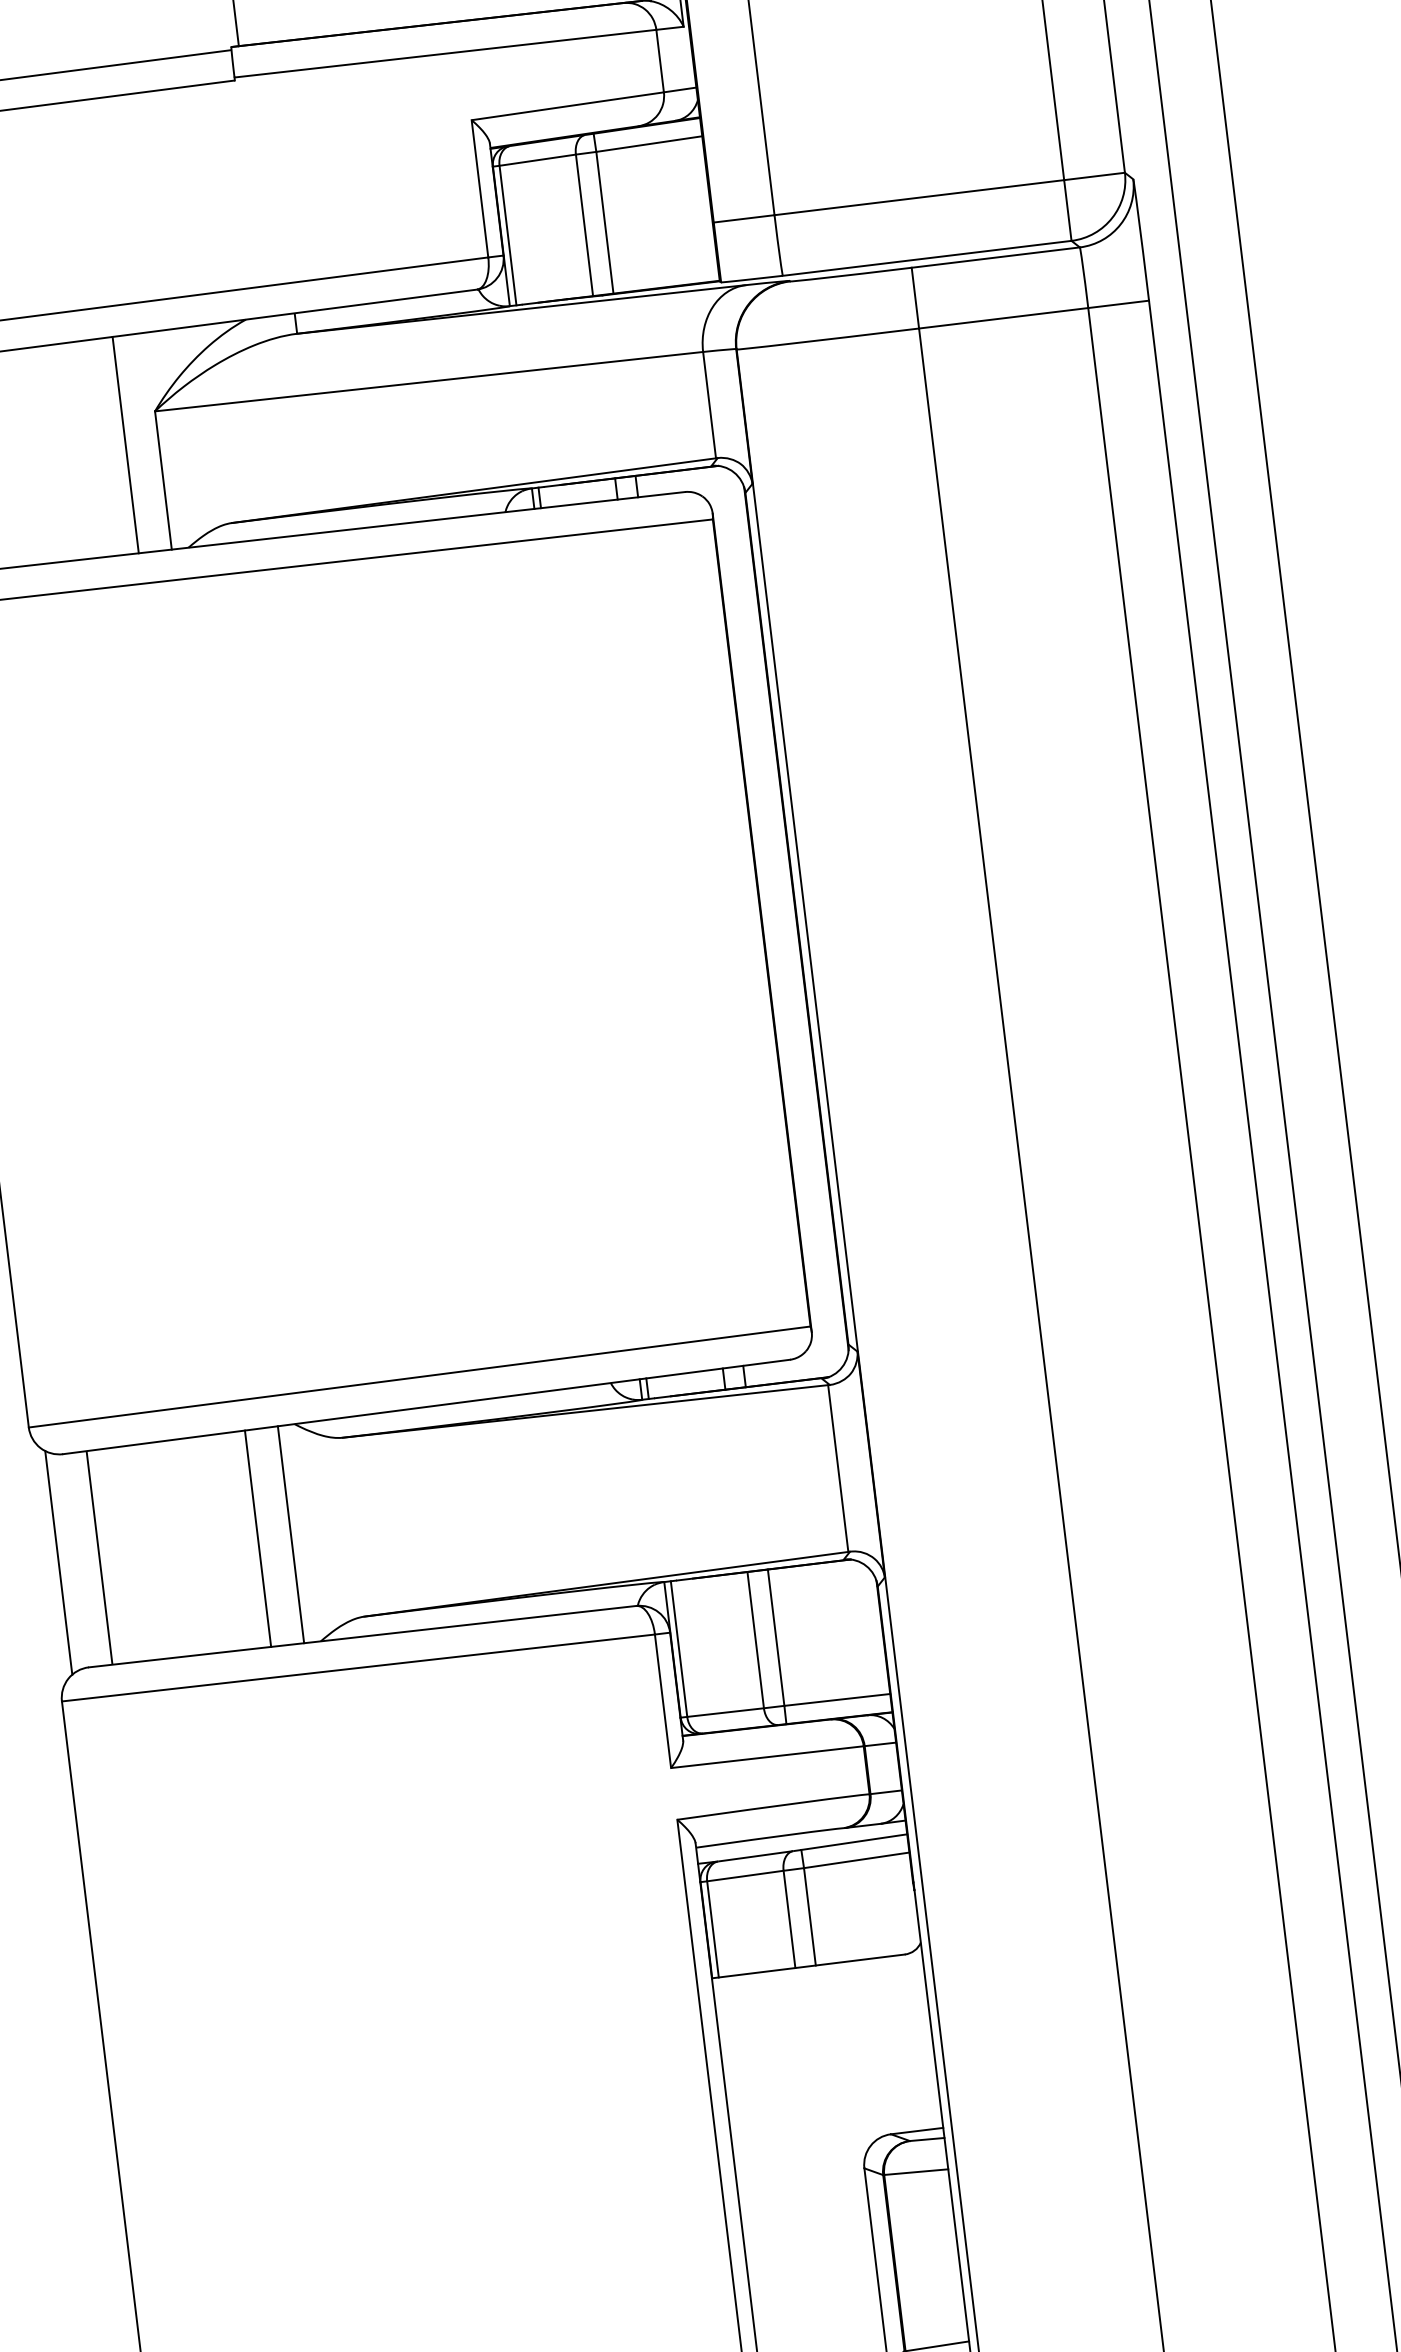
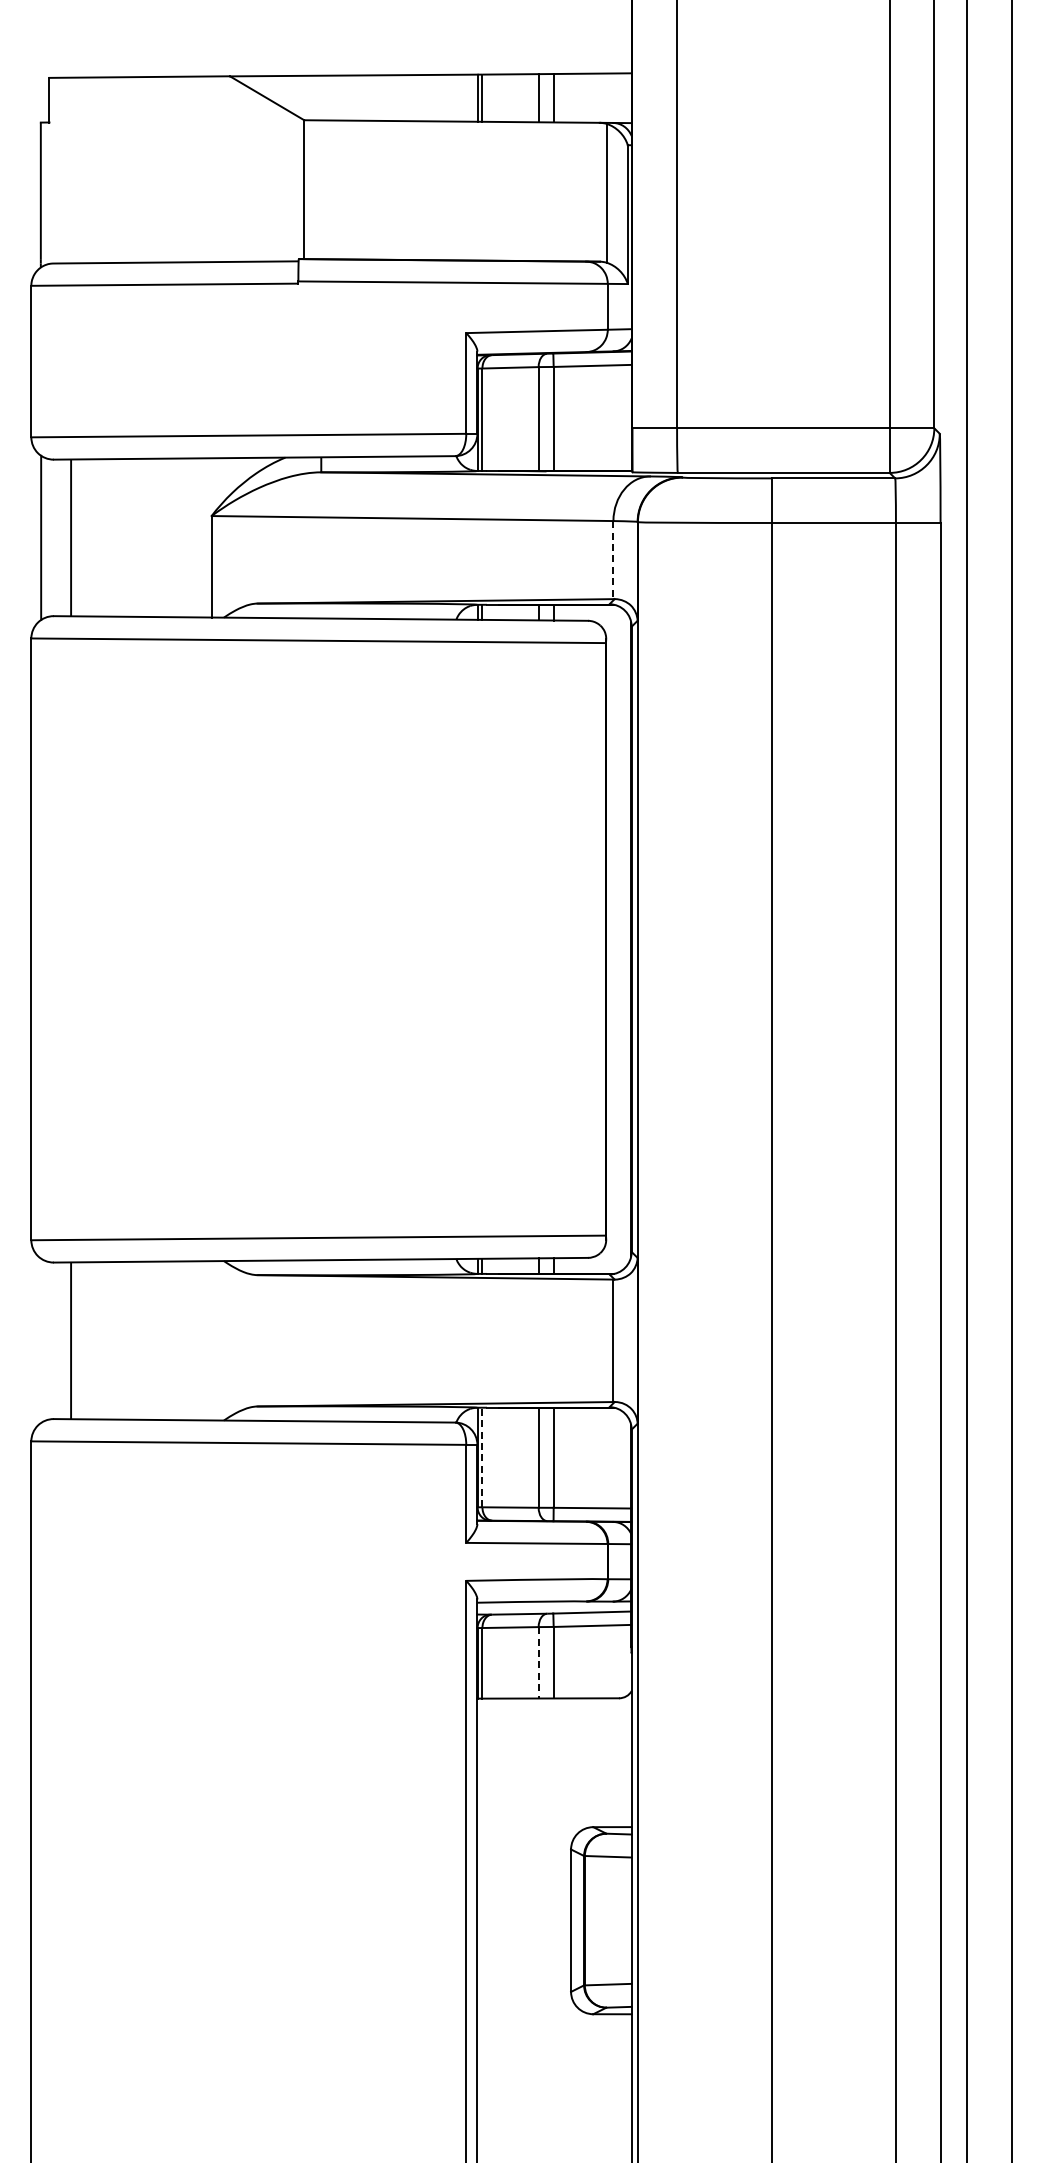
line: (709, 405) -> (613, 560), solid -> dashed
line: (125, 444) -> (187, 537), removed
line: (290, 1534) -> (211, 1340), removed
line: (258, 1538) -> (187, 1340), removed
line: (59, 1562) -> (41, 1340), removed
line: (679, 1649) -> (482, 1457), solid -> dashed
line: (789, 1919) -> (538, 1662), solid -> dashed

